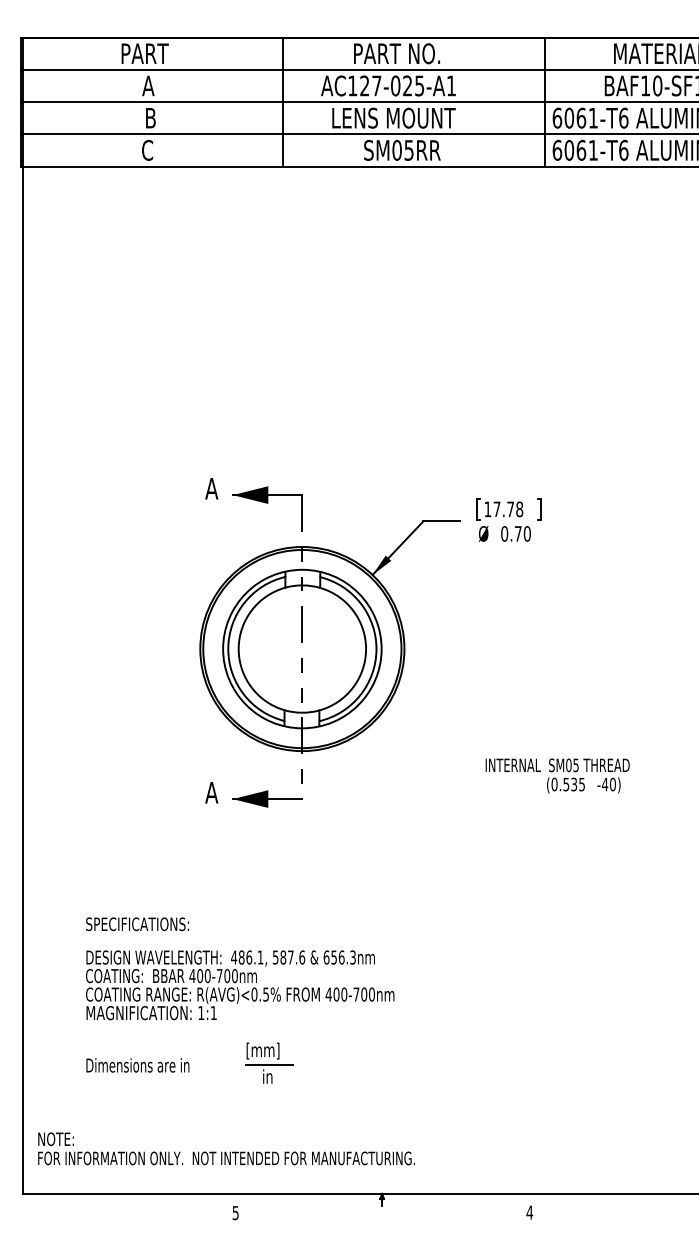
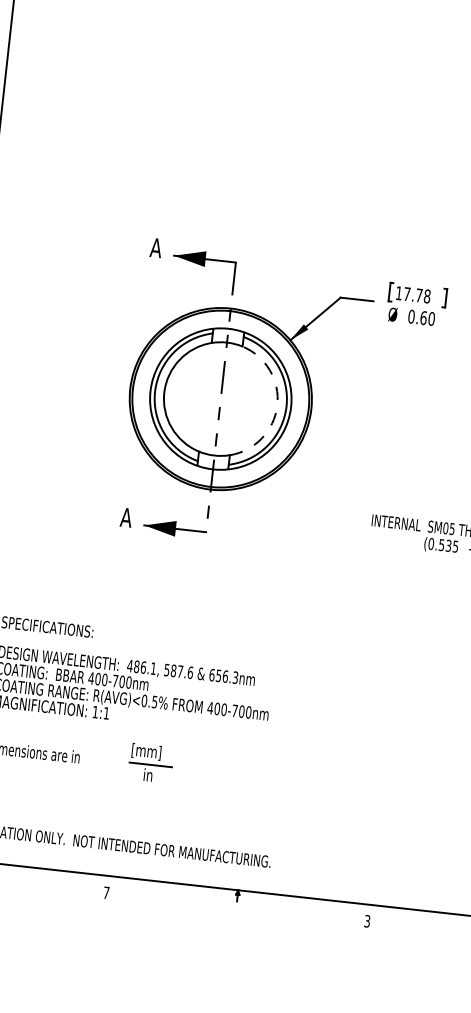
text: (517, 533) -> (422, 317), 0.70 -> 0.60
arc: (366, 649) -> (277, 405), solid -> dashed
text: (529, 1212) -> (367, 921), 4 -> 3
text: (235, 1213) -> (106, 893), 5 -> 7

